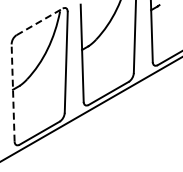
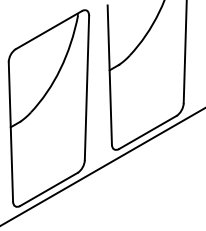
line: (39, 21) -> (48, 29), dashed -> solid
line: (13, 93) -> (11, 132), dashed -> solid

